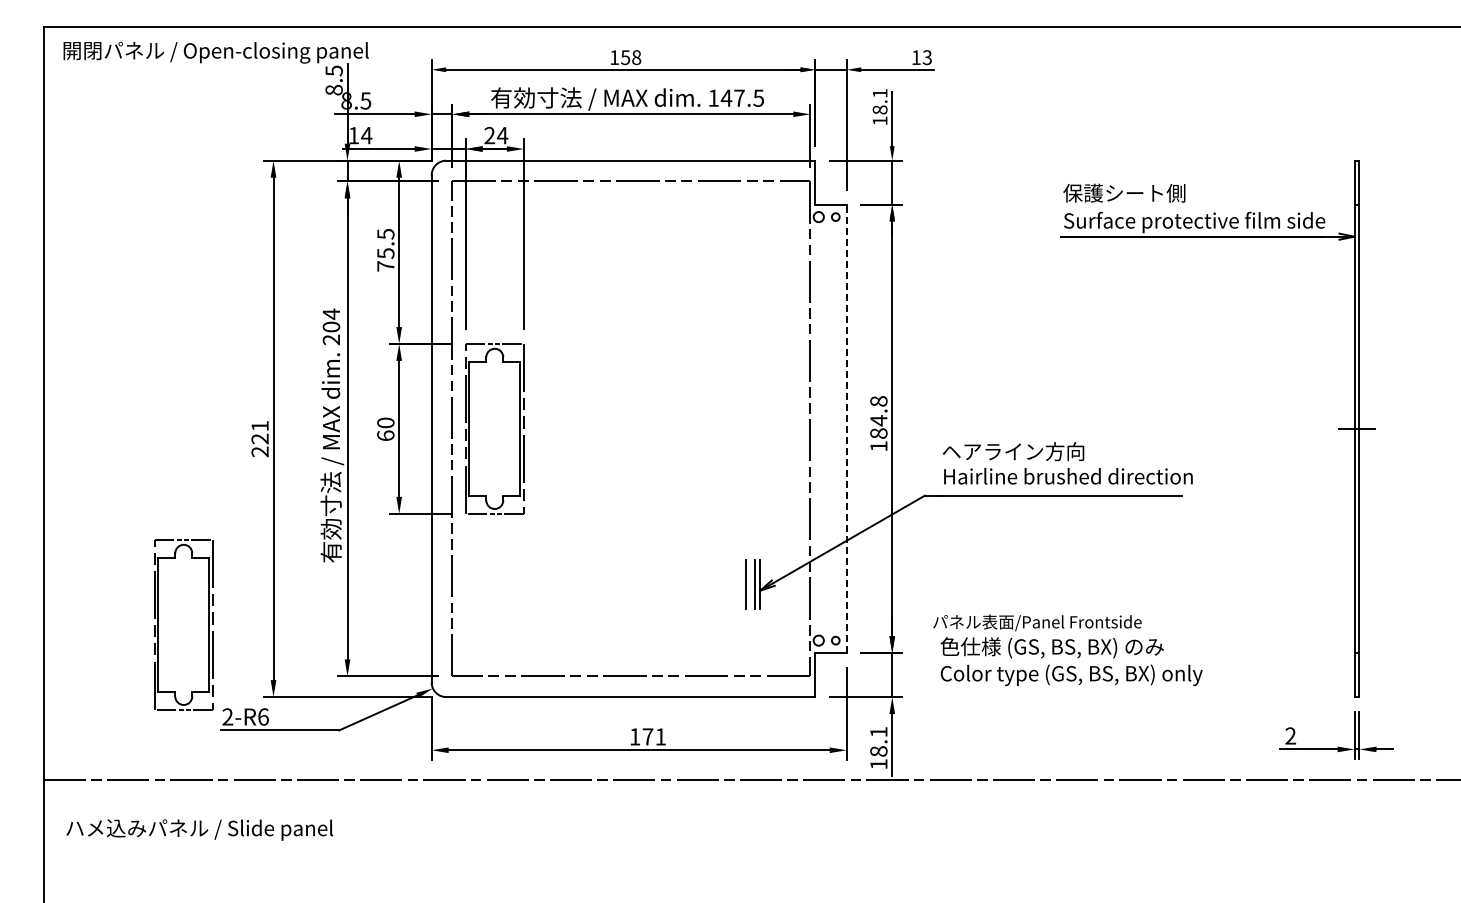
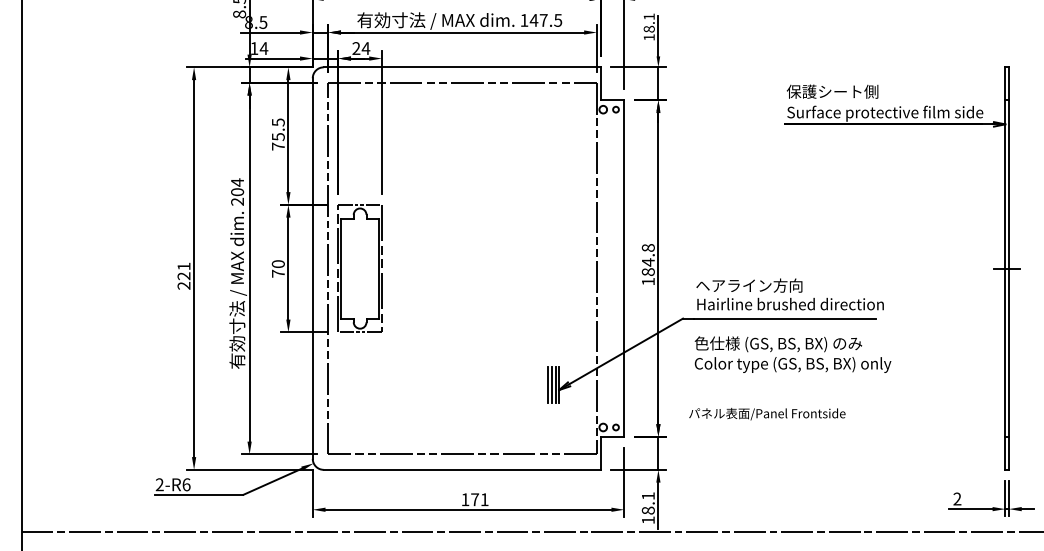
line: (846, 428) -> (624, 268), dashed -> solid
text: (385, 435) -> (278, 273), 60 -> 70
line: (750, 584) -> (552, 385), added
part: (183, 624) -> (126, 415), removed
text: (1071, 661) -> (792, 354), moved

